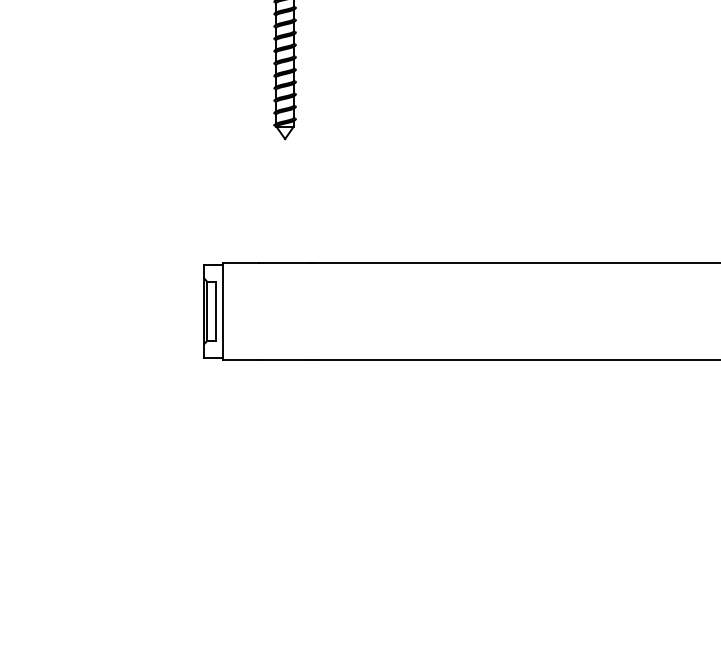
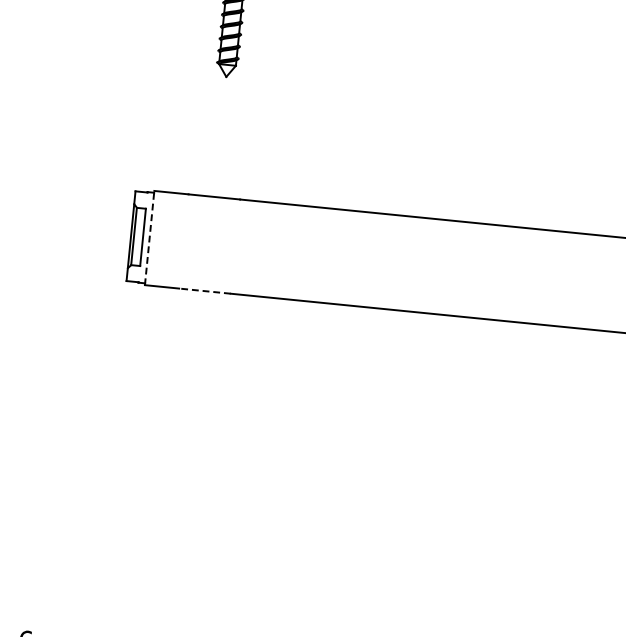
line: (223, 311) -> (149, 238), solid -> dashed
line: (285, 359) -> (205, 290), solid -> dashed

